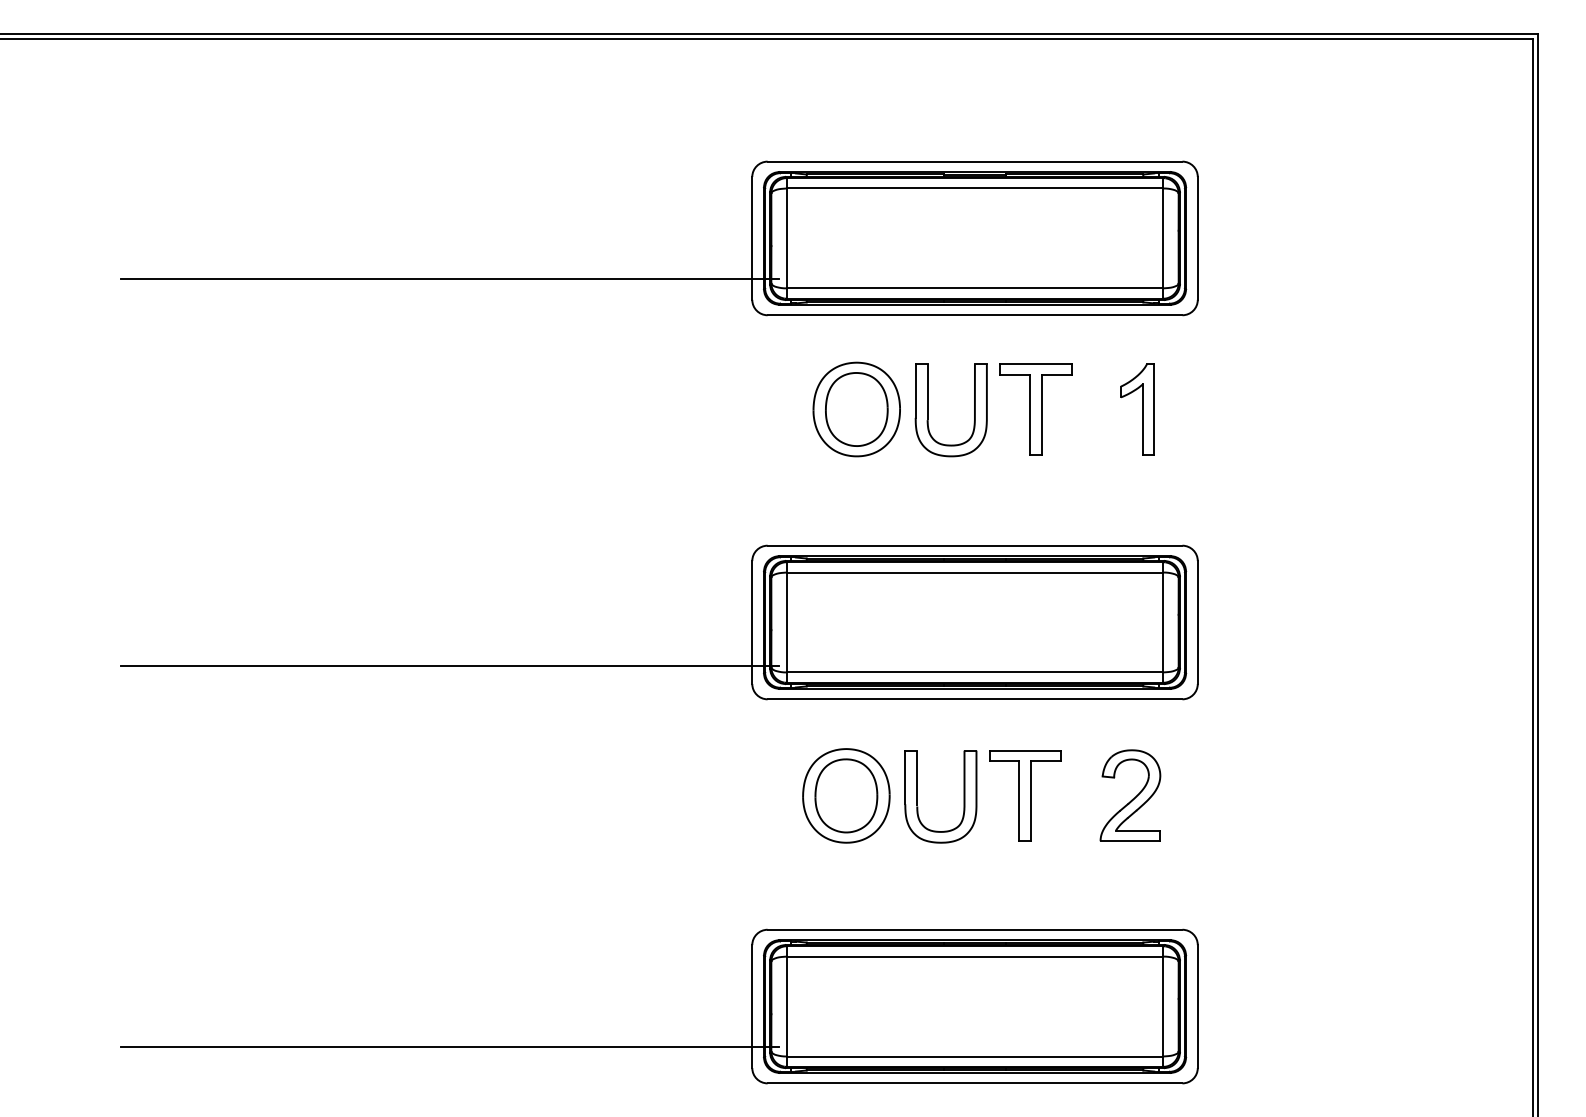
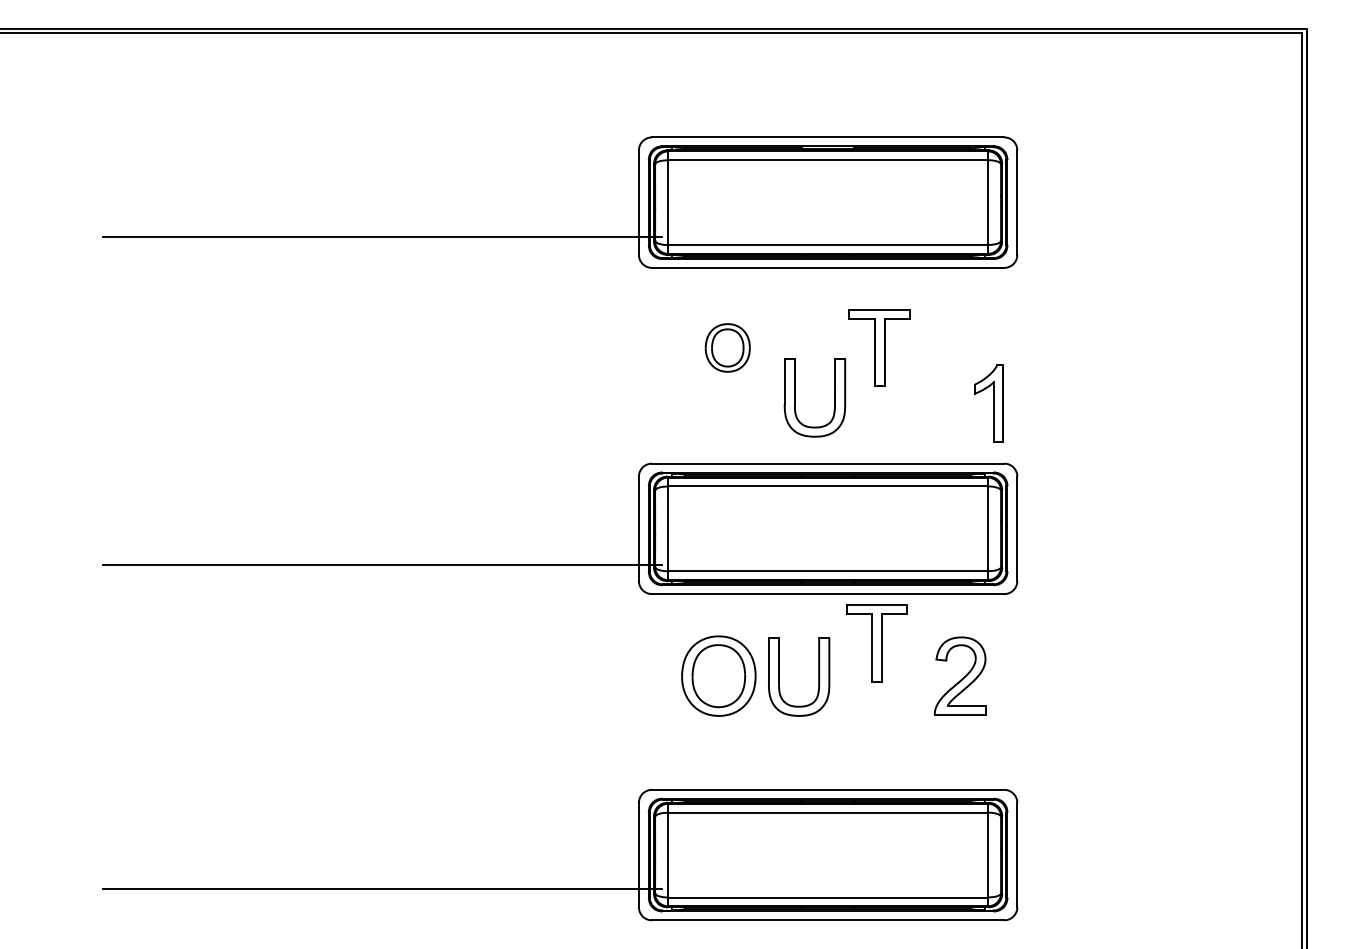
part: (856, 408) -> (727, 347), size x0.6
part: (1136, 408) -> (988, 403), moved
part: (928, 410) -> (795, 397), moved
part: (1024, 796) -> (876, 643), moved

